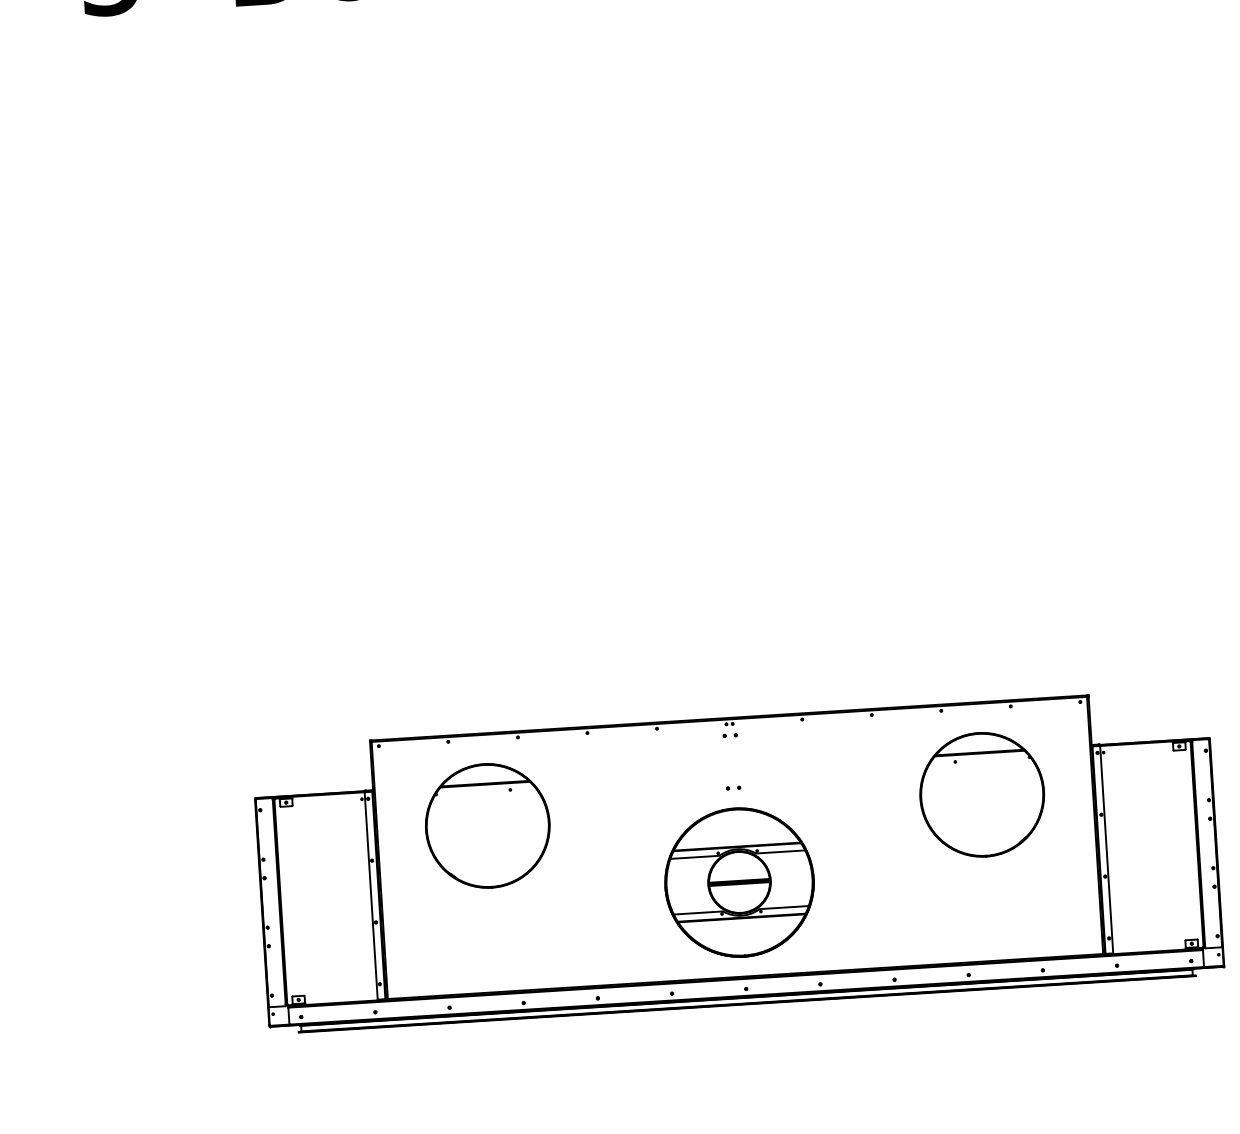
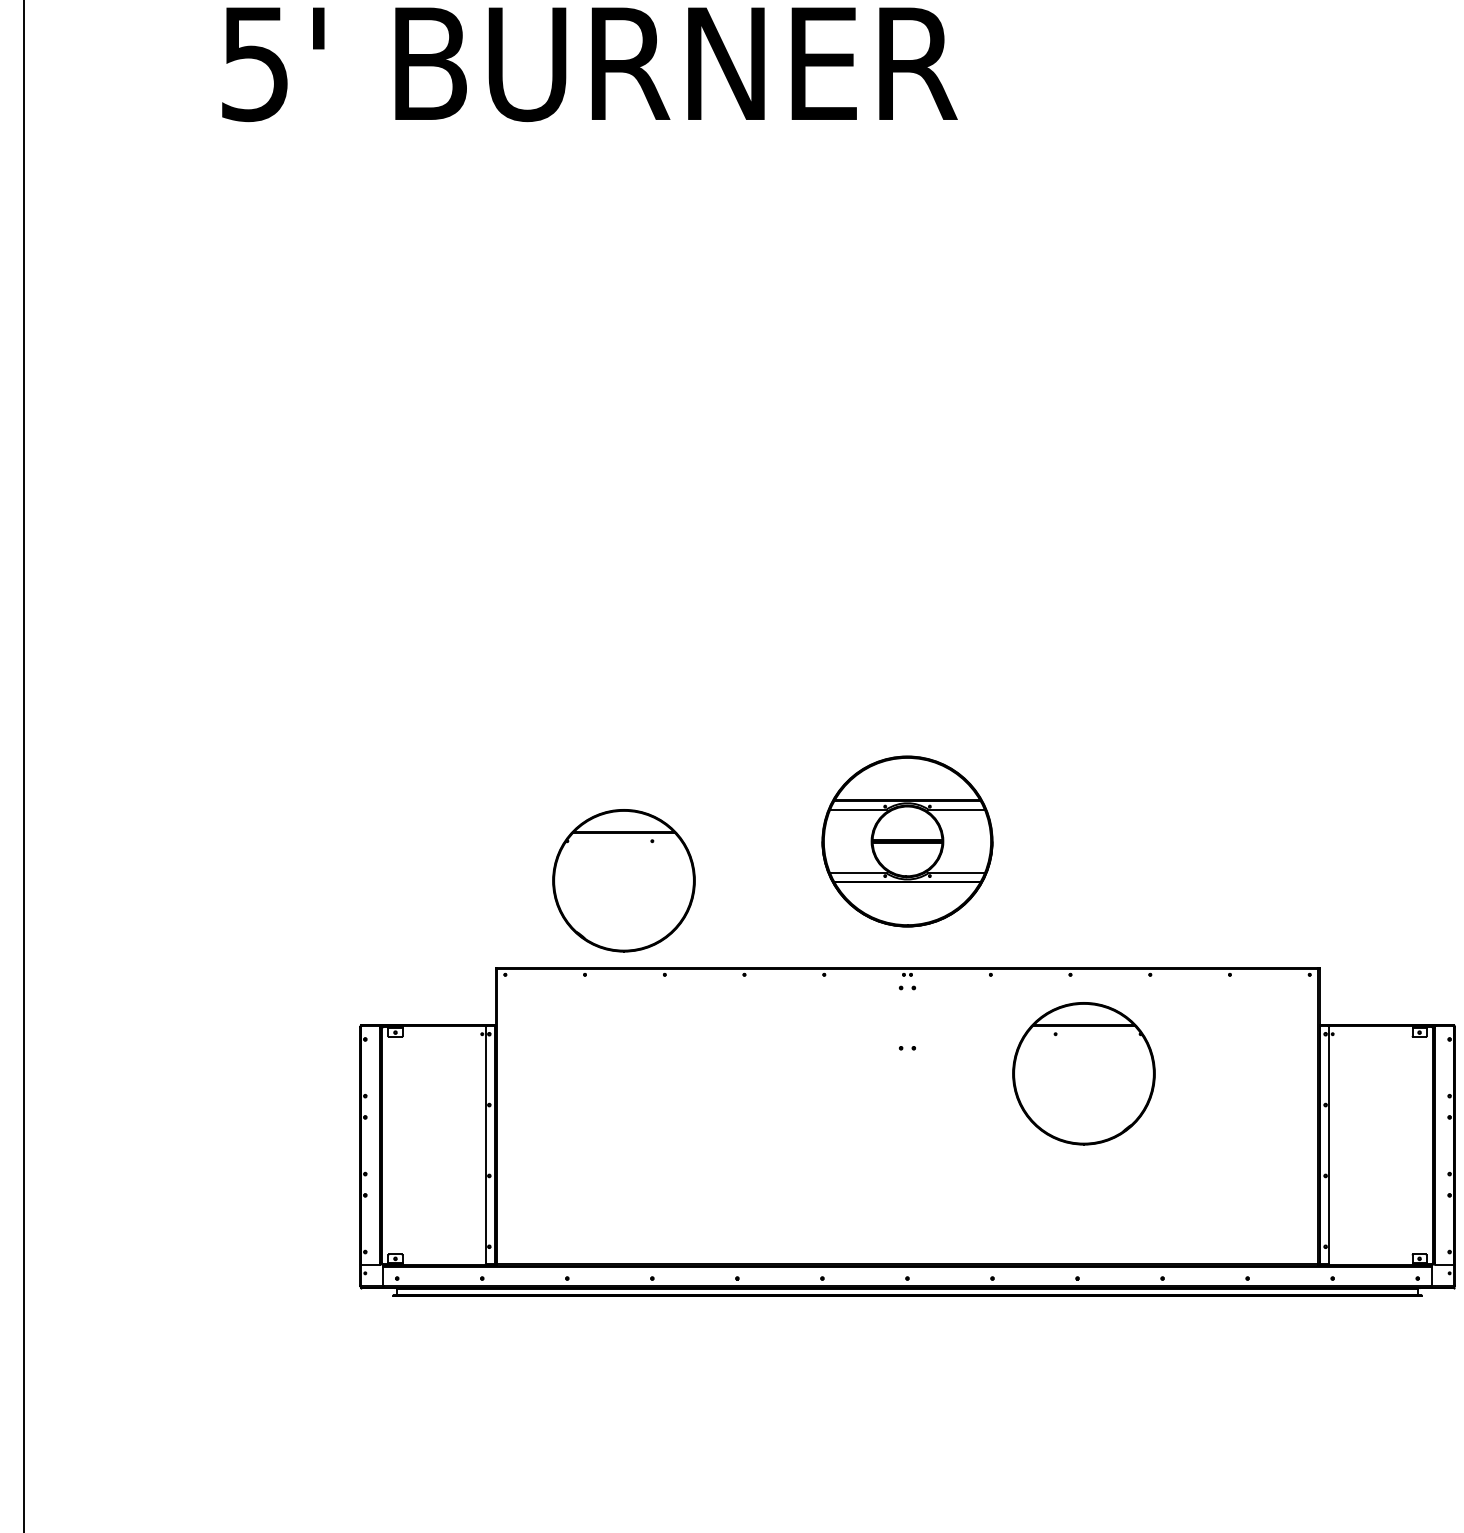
part: (981, 794) -> (1083, 1073), moved
part: (487, 825) -> (623, 880), moved
part: (739, 882) -> (907, 841), moved

